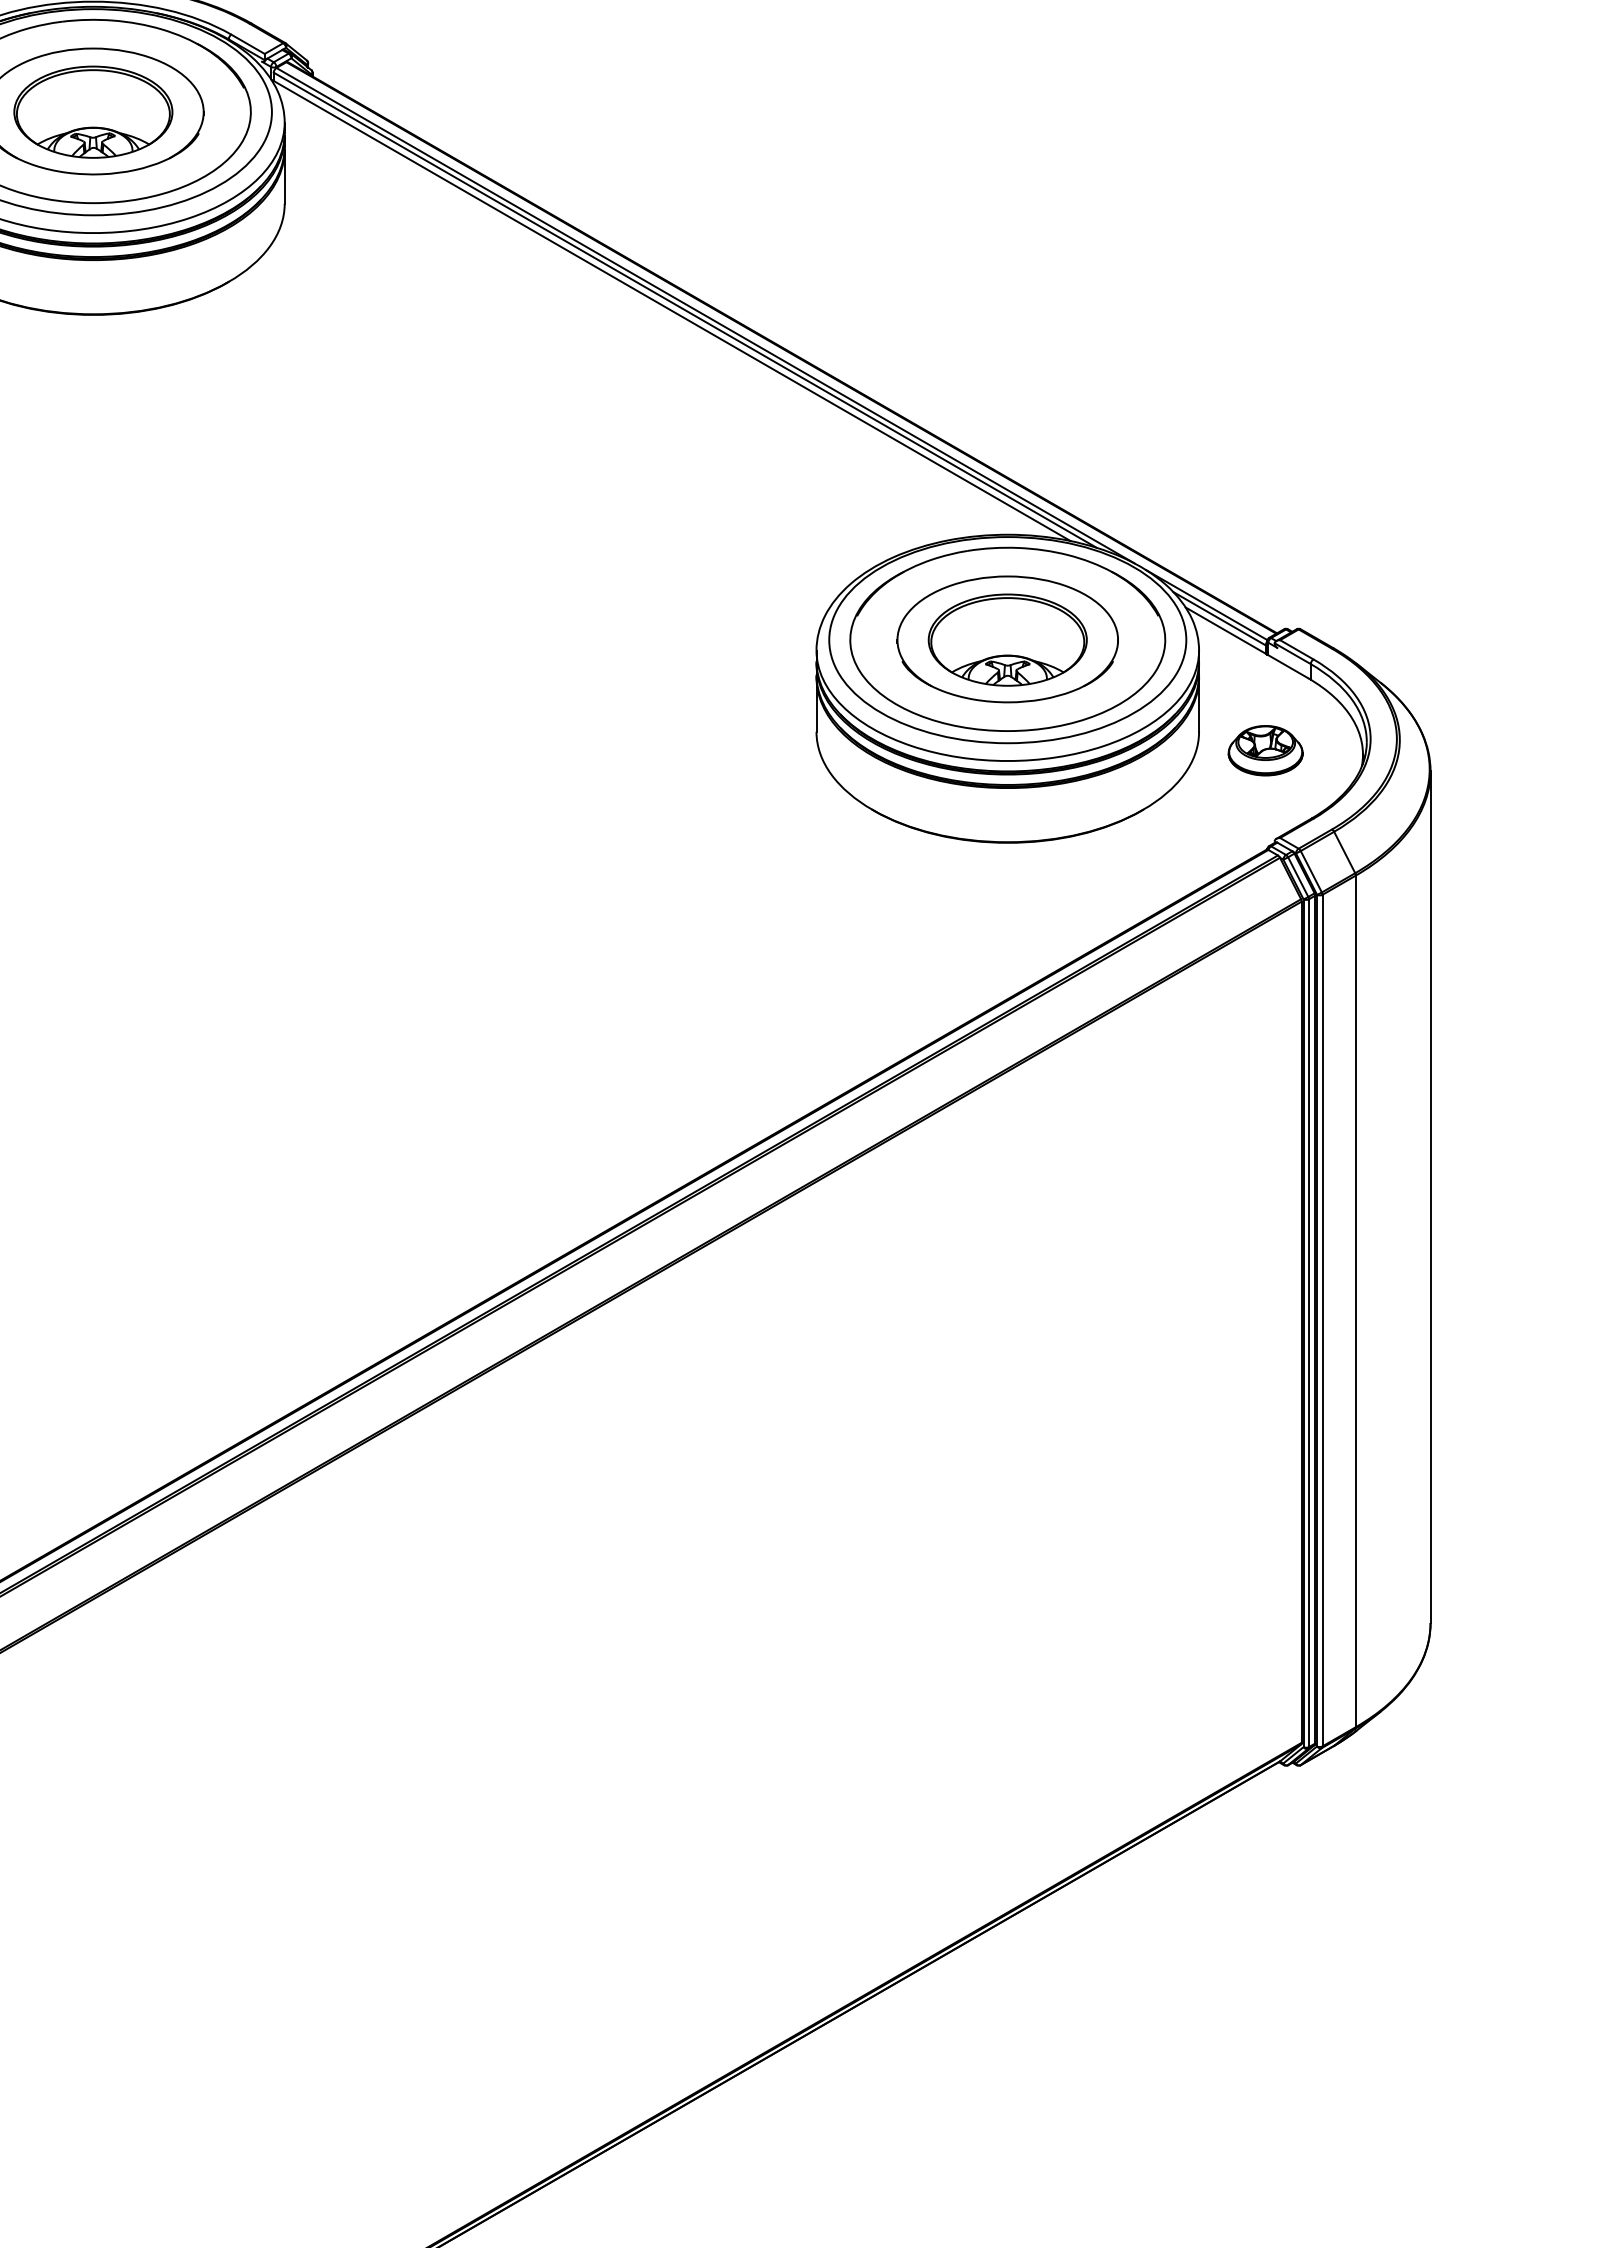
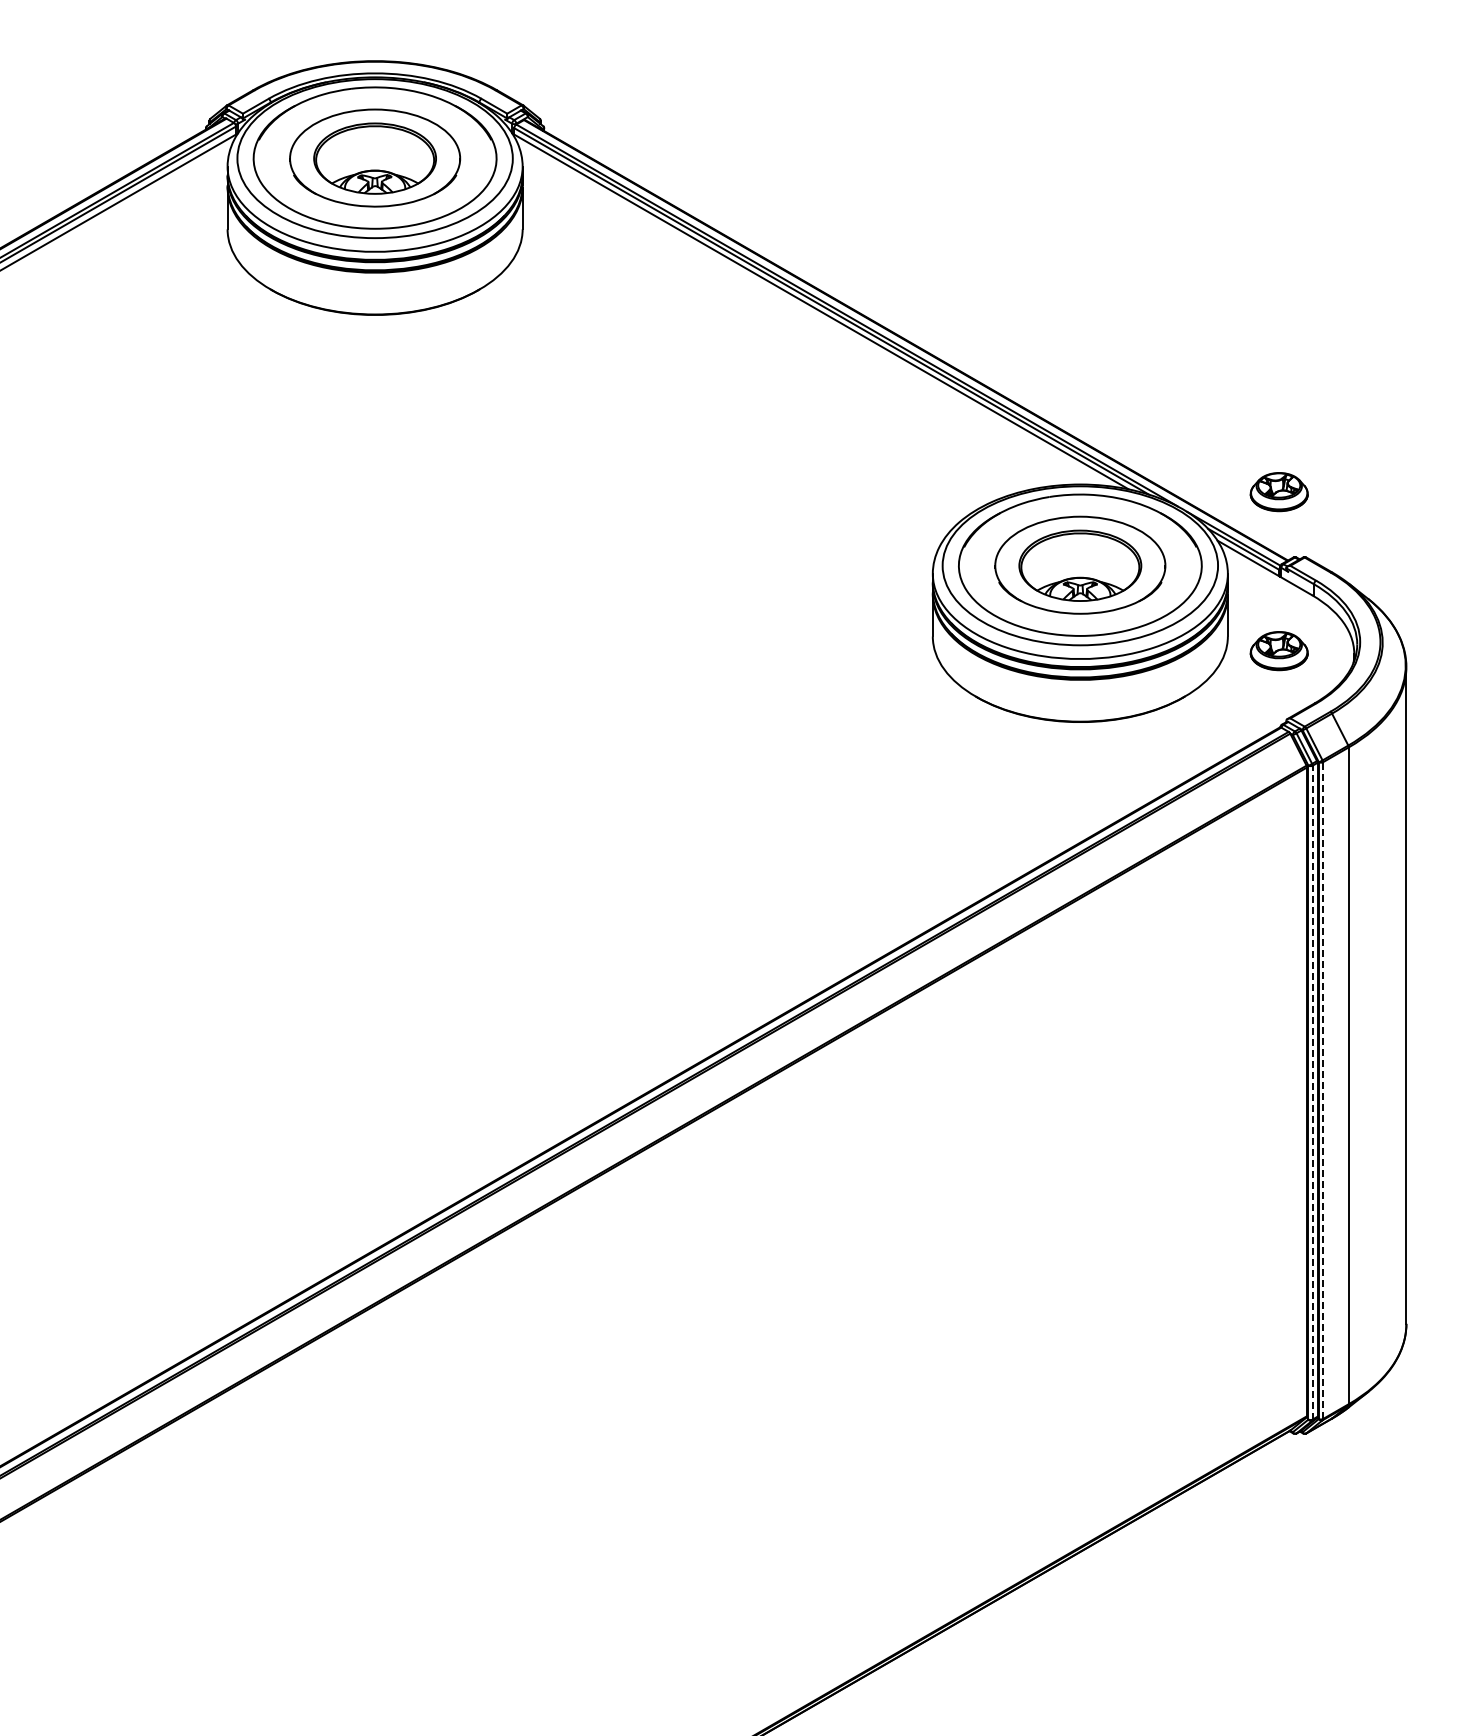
part: (1264, 545) -> (1278, 492), added
line: (1323, 1320) -> (1323, 1090), solid -> dashed
line: (1308, 1323) -> (1312, 1092), solid -> dashed

